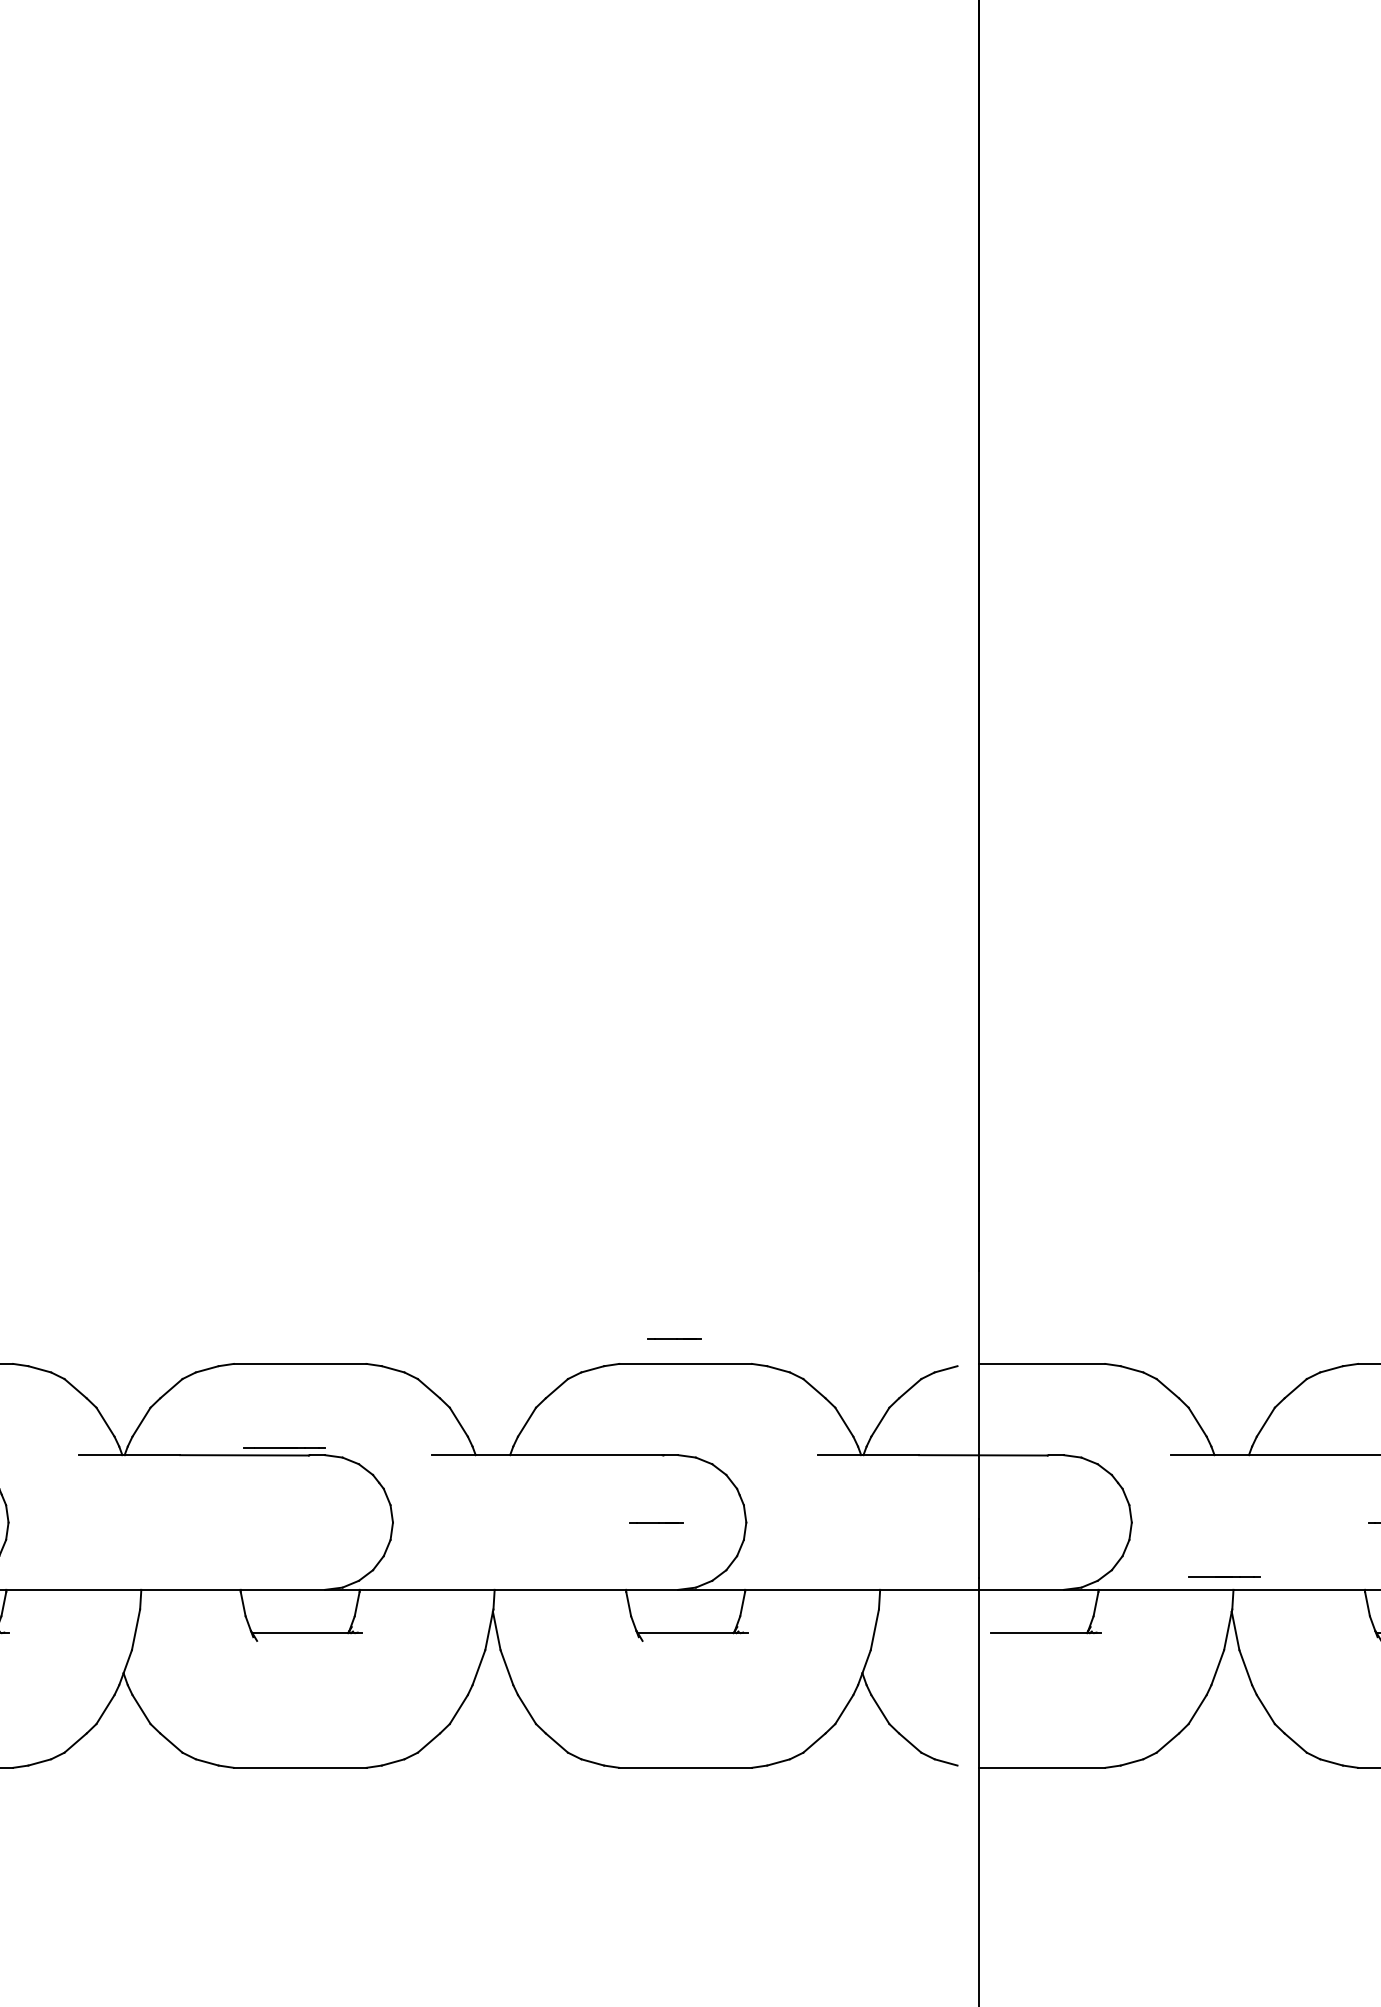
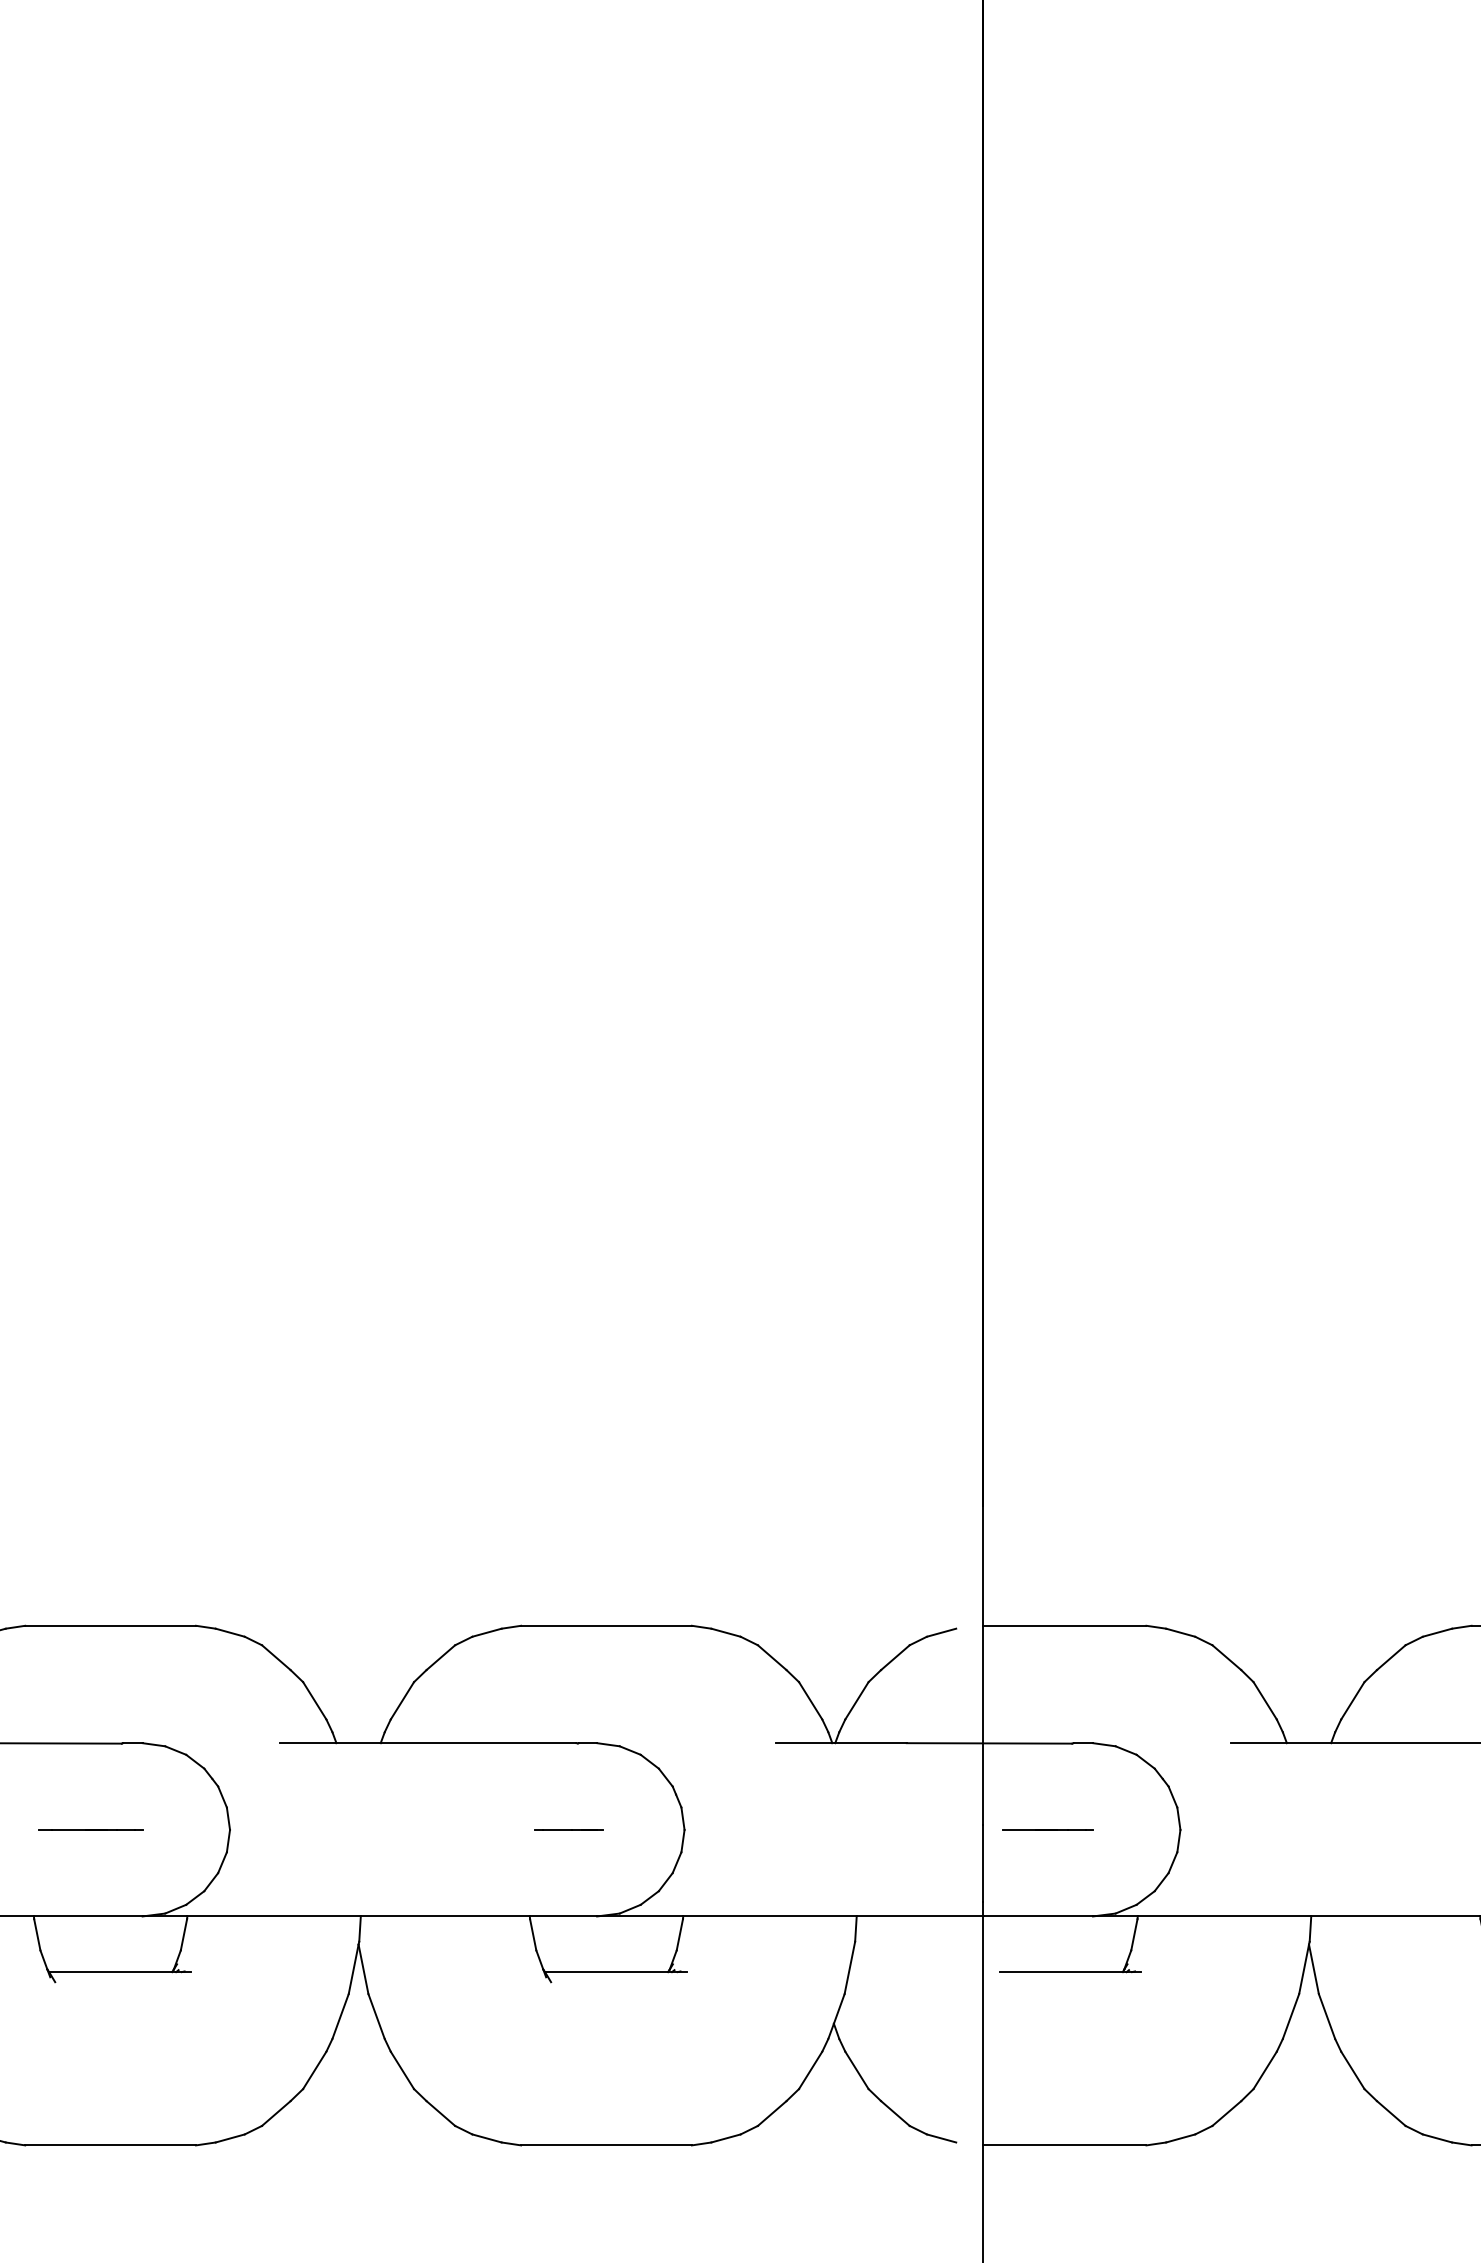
line: (674, 1338) -> (592, 1593), removed
line: (284, 1447) -> (90, 1829), moved
line: (1224, 1576) -> (1047, 1829), moved

